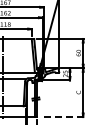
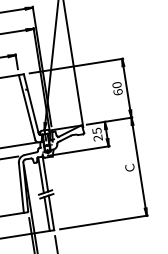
line: (61, 117) -> (103, 223), dashed -> solid

